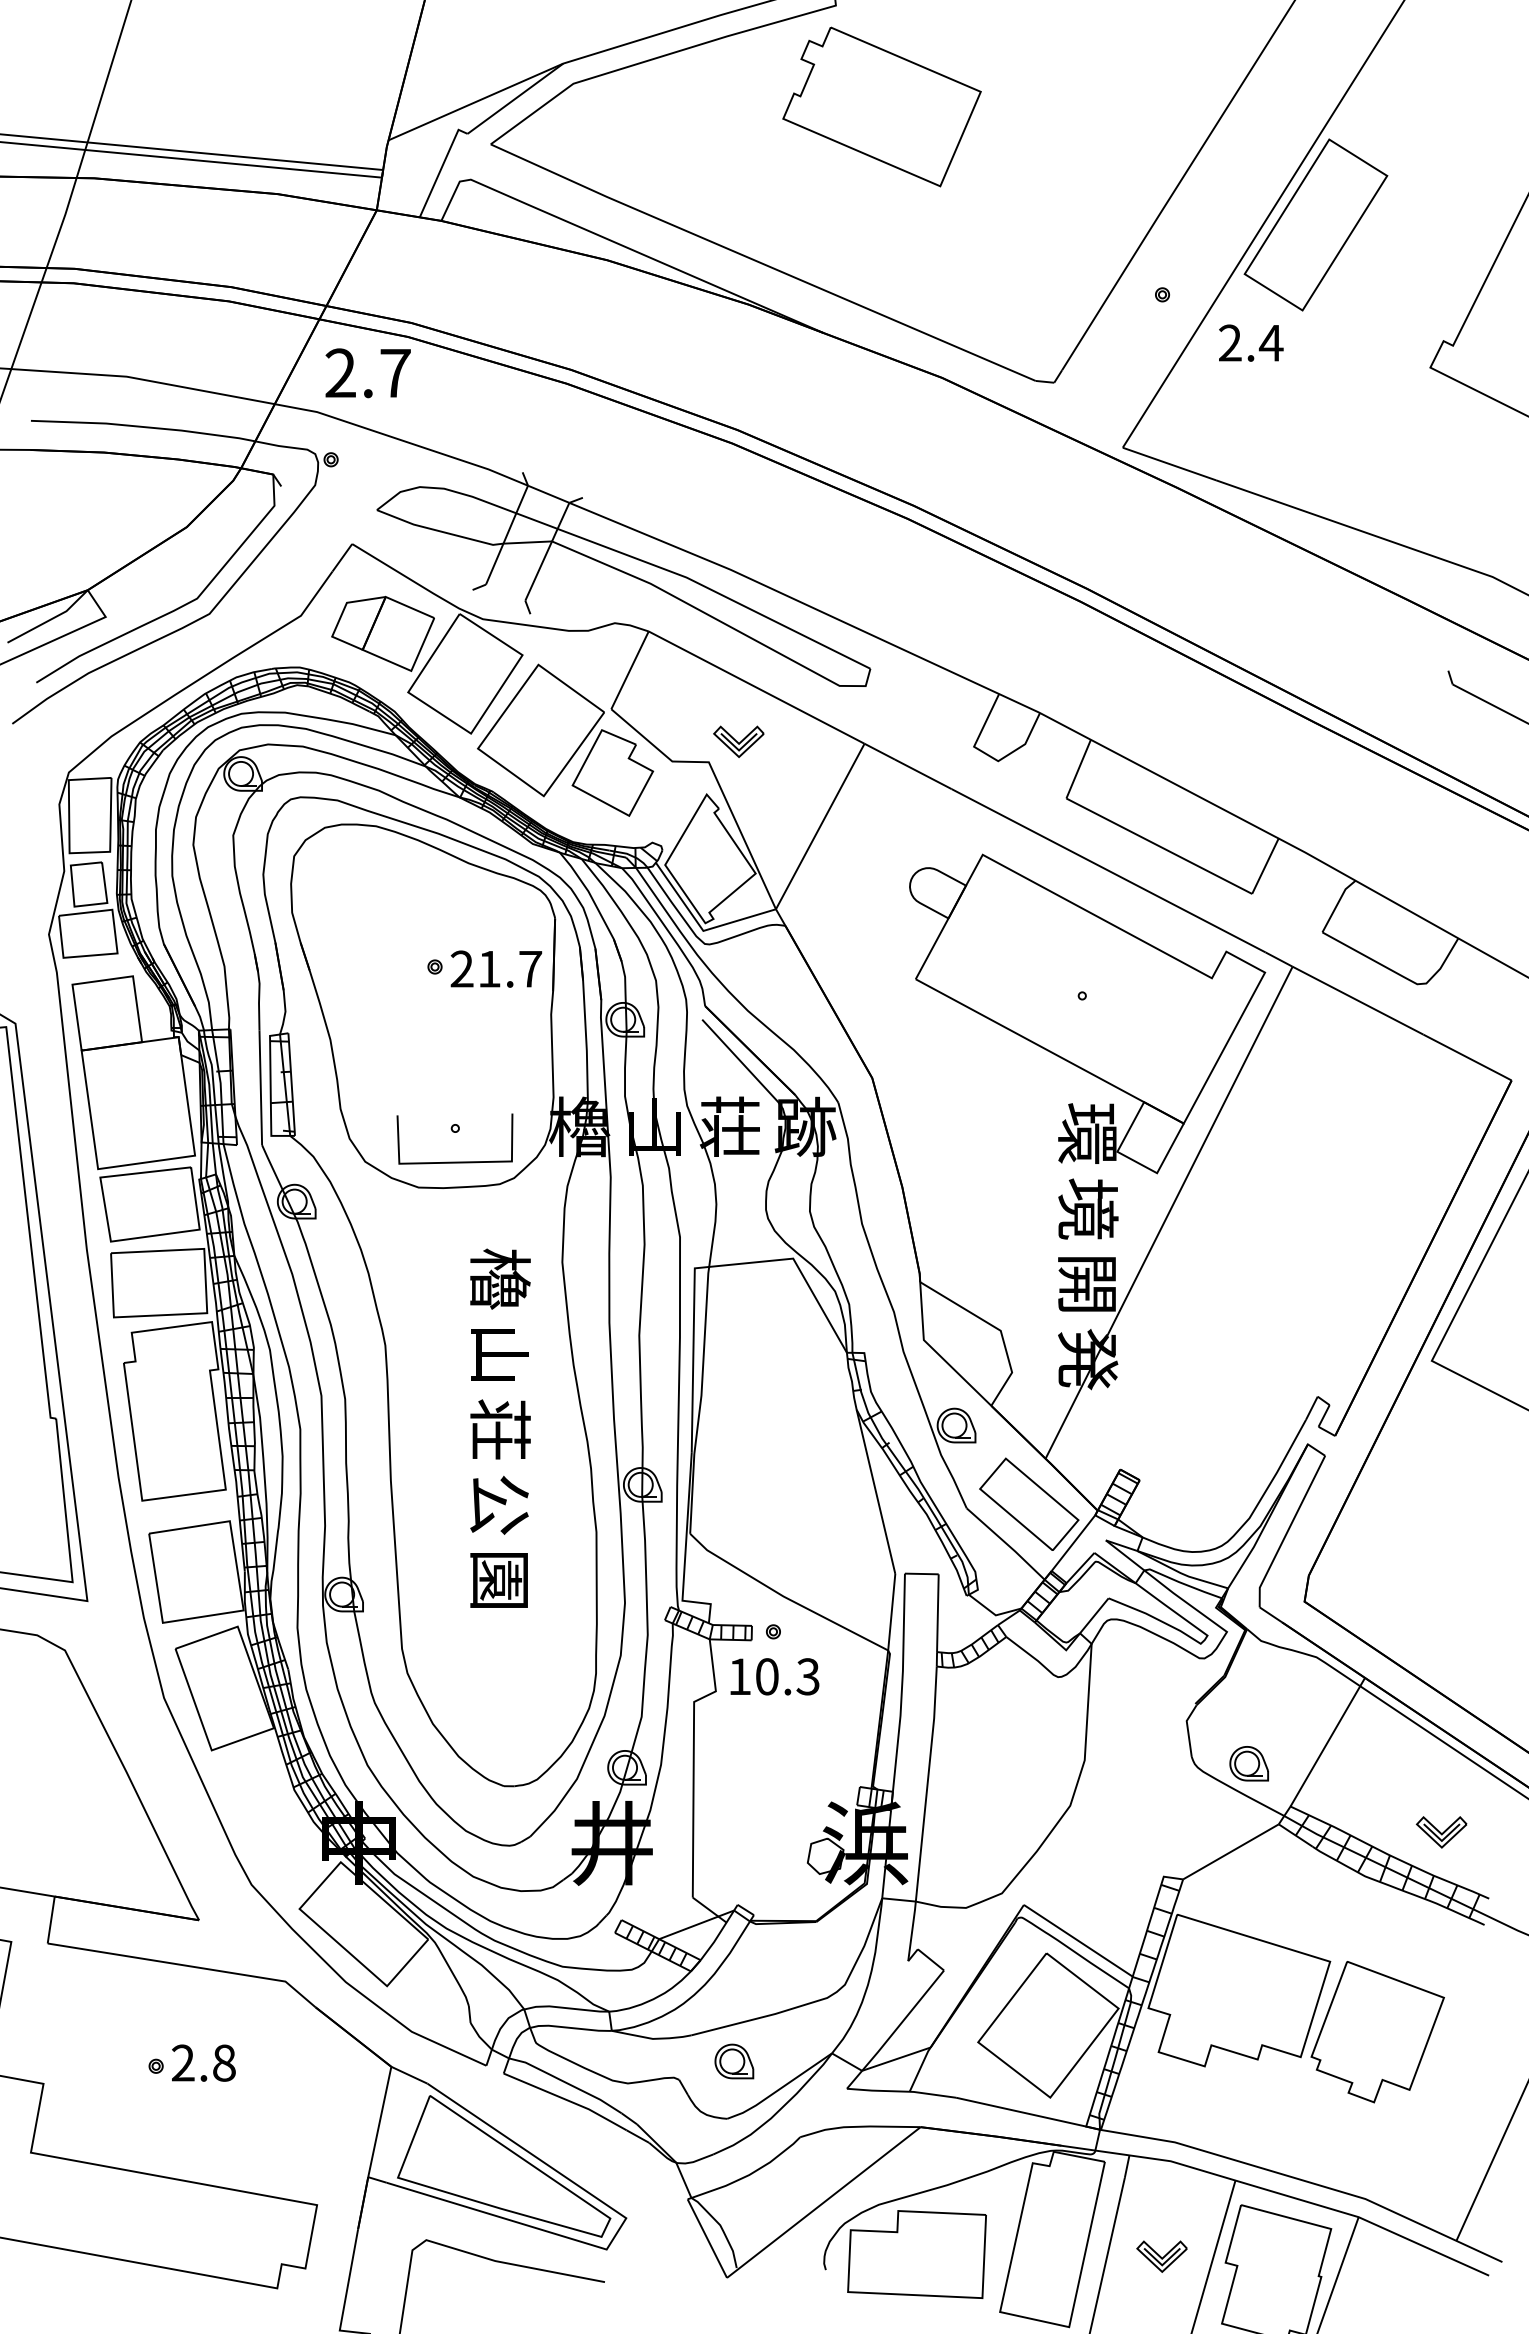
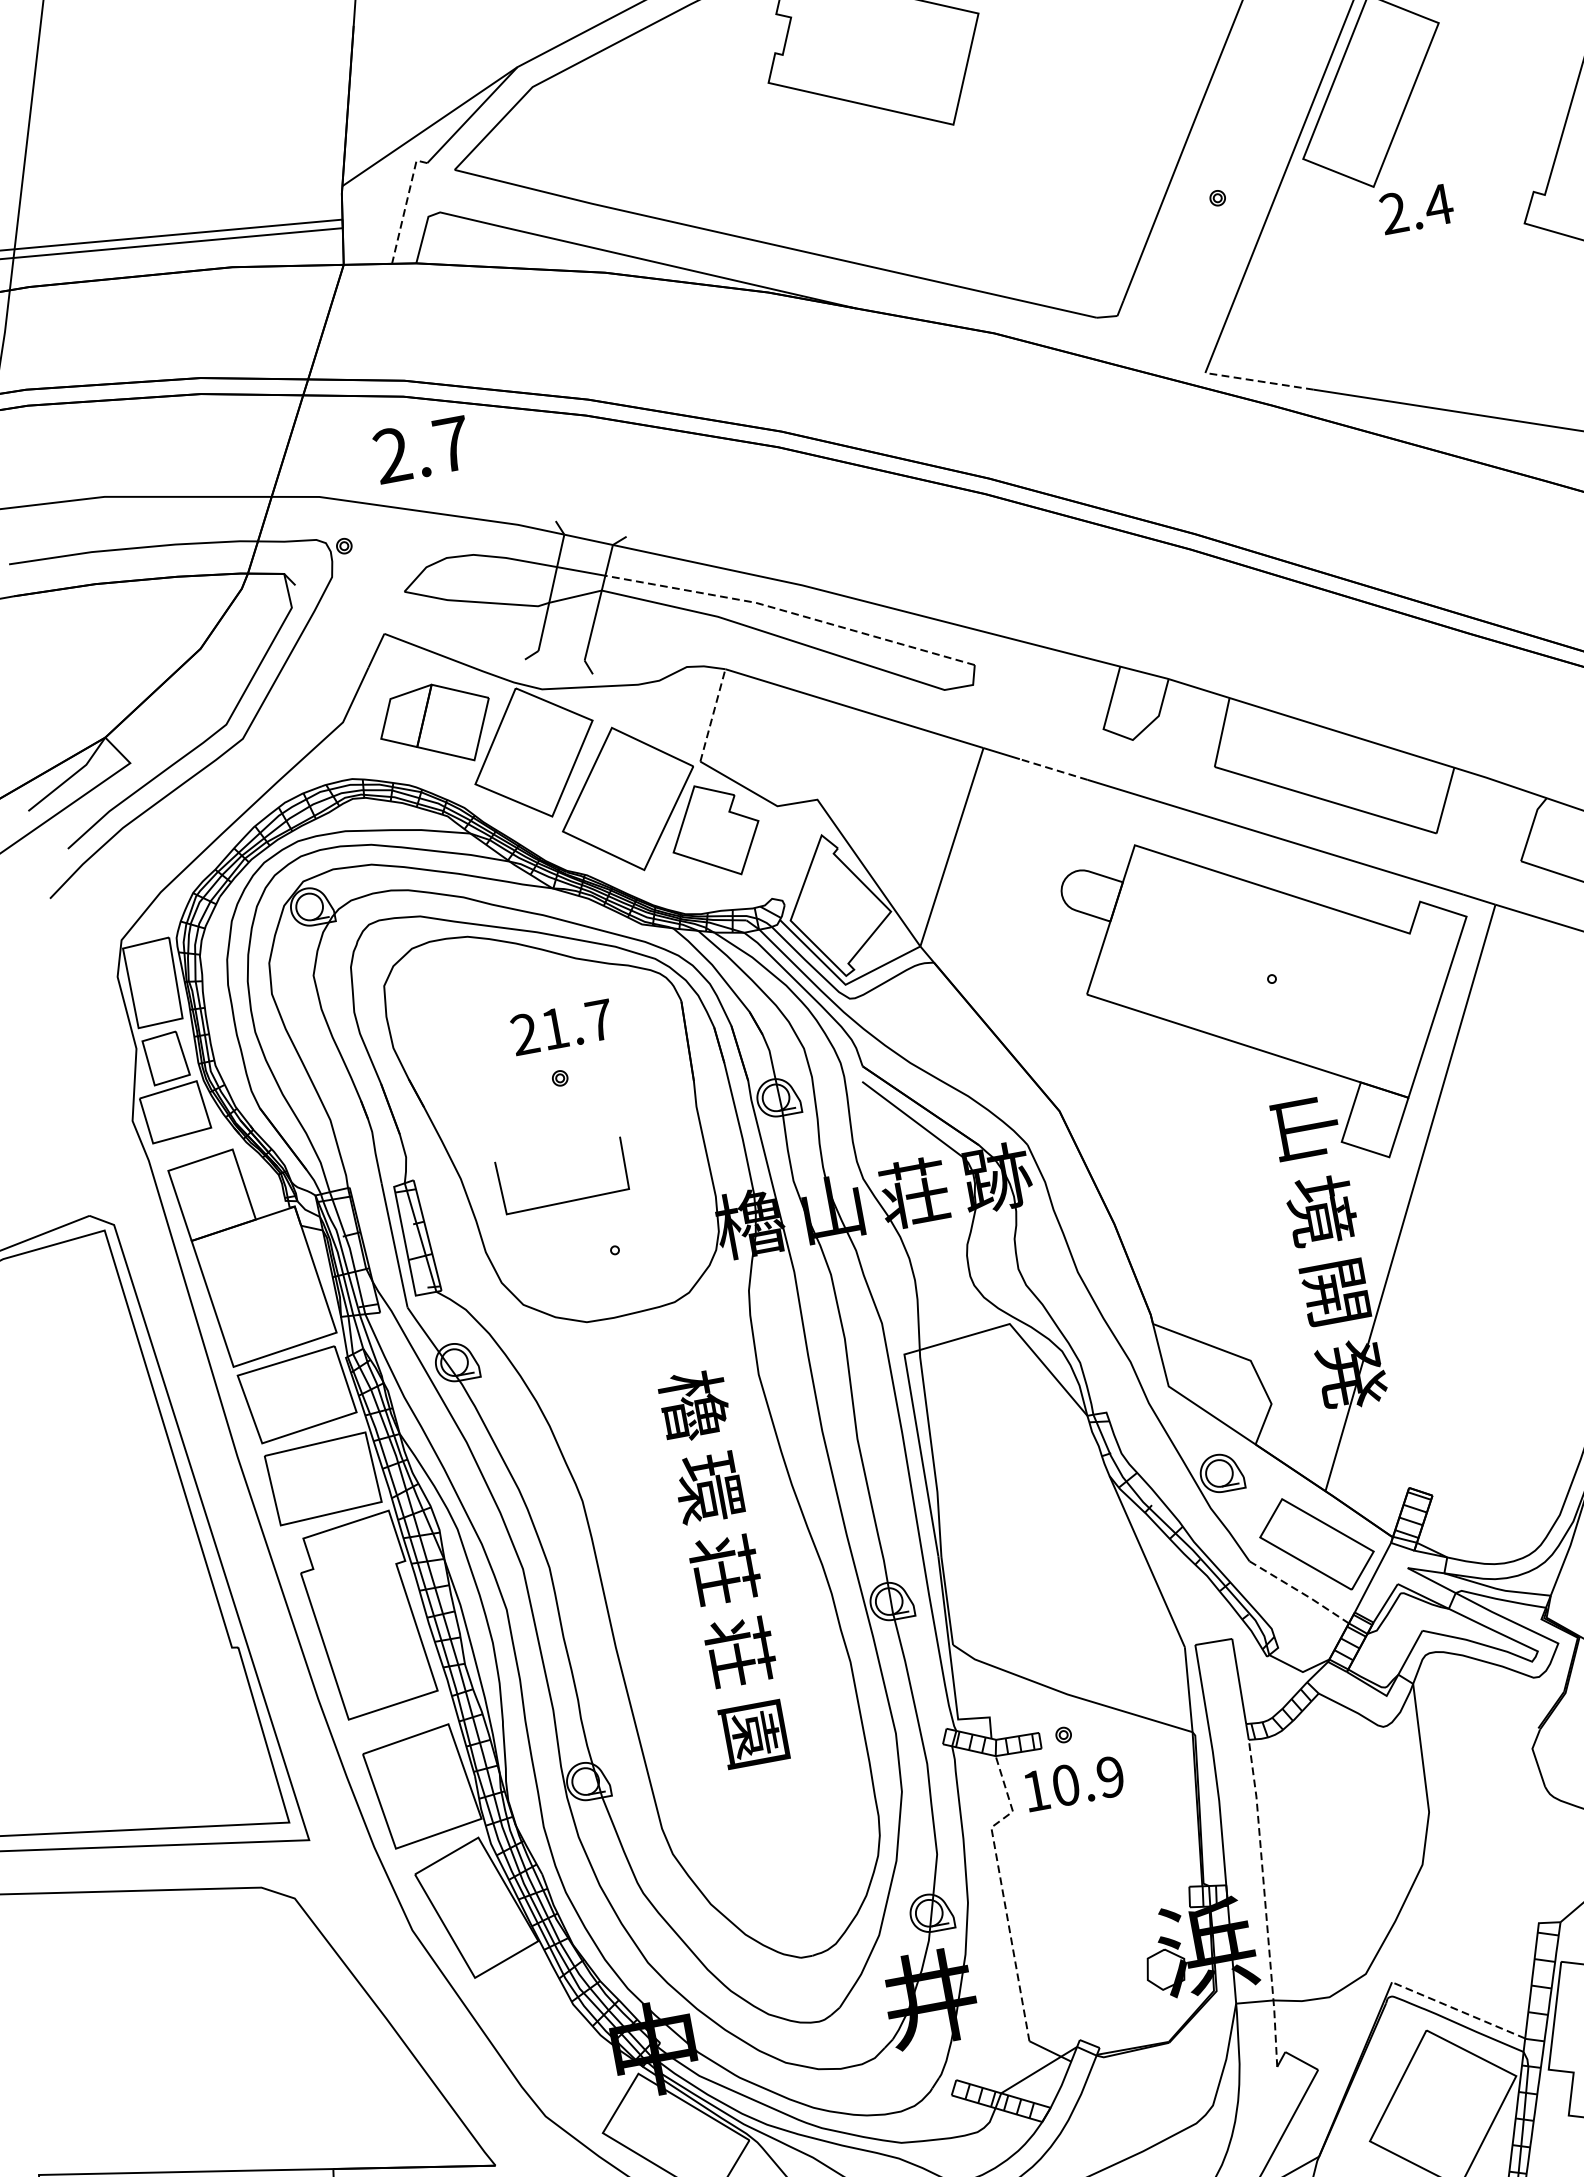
line: (441, 169) -> (406, 207), solid -> dashed
text: (1251, 342) -> (1417, 208), moved
text: (367, 373) -> (421, 450), moved
line: (1168, 463) -> (1258, 380), solid -> dashed
line: (716, 592) -> (791, 613), solid -> dashed
line: (630, 669) -> (713, 714), solid -> dashed
part: (738, 741) -> (845, 771), removed
line: (923, 774) -> (1054, 769), solid -> dashed
text: (496, 968) -> (562, 1026), moved
text: (1087, 1133) -> (1305, 1128), 環 -> 山
line: (454, 1161) -> (566, 1200), moved
text: (499, 1354) -> (708, 1487), 山 -> 環
text: (500, 1504) -> (740, 1651), 公 -> 荘
line: (1006, 1543) -> (1299, 1591), solid -> dashed
text: (807, 1676) -> (1109, 1776), 10.3 -> 10.9
line: (693, 1759) -> (1002, 1890), solid -> dashed
line: (924, 1813) -> (1265, 1902), solid -> dashed
line: (1077, 1940) -> (1457, 2010), solid -> dashed

